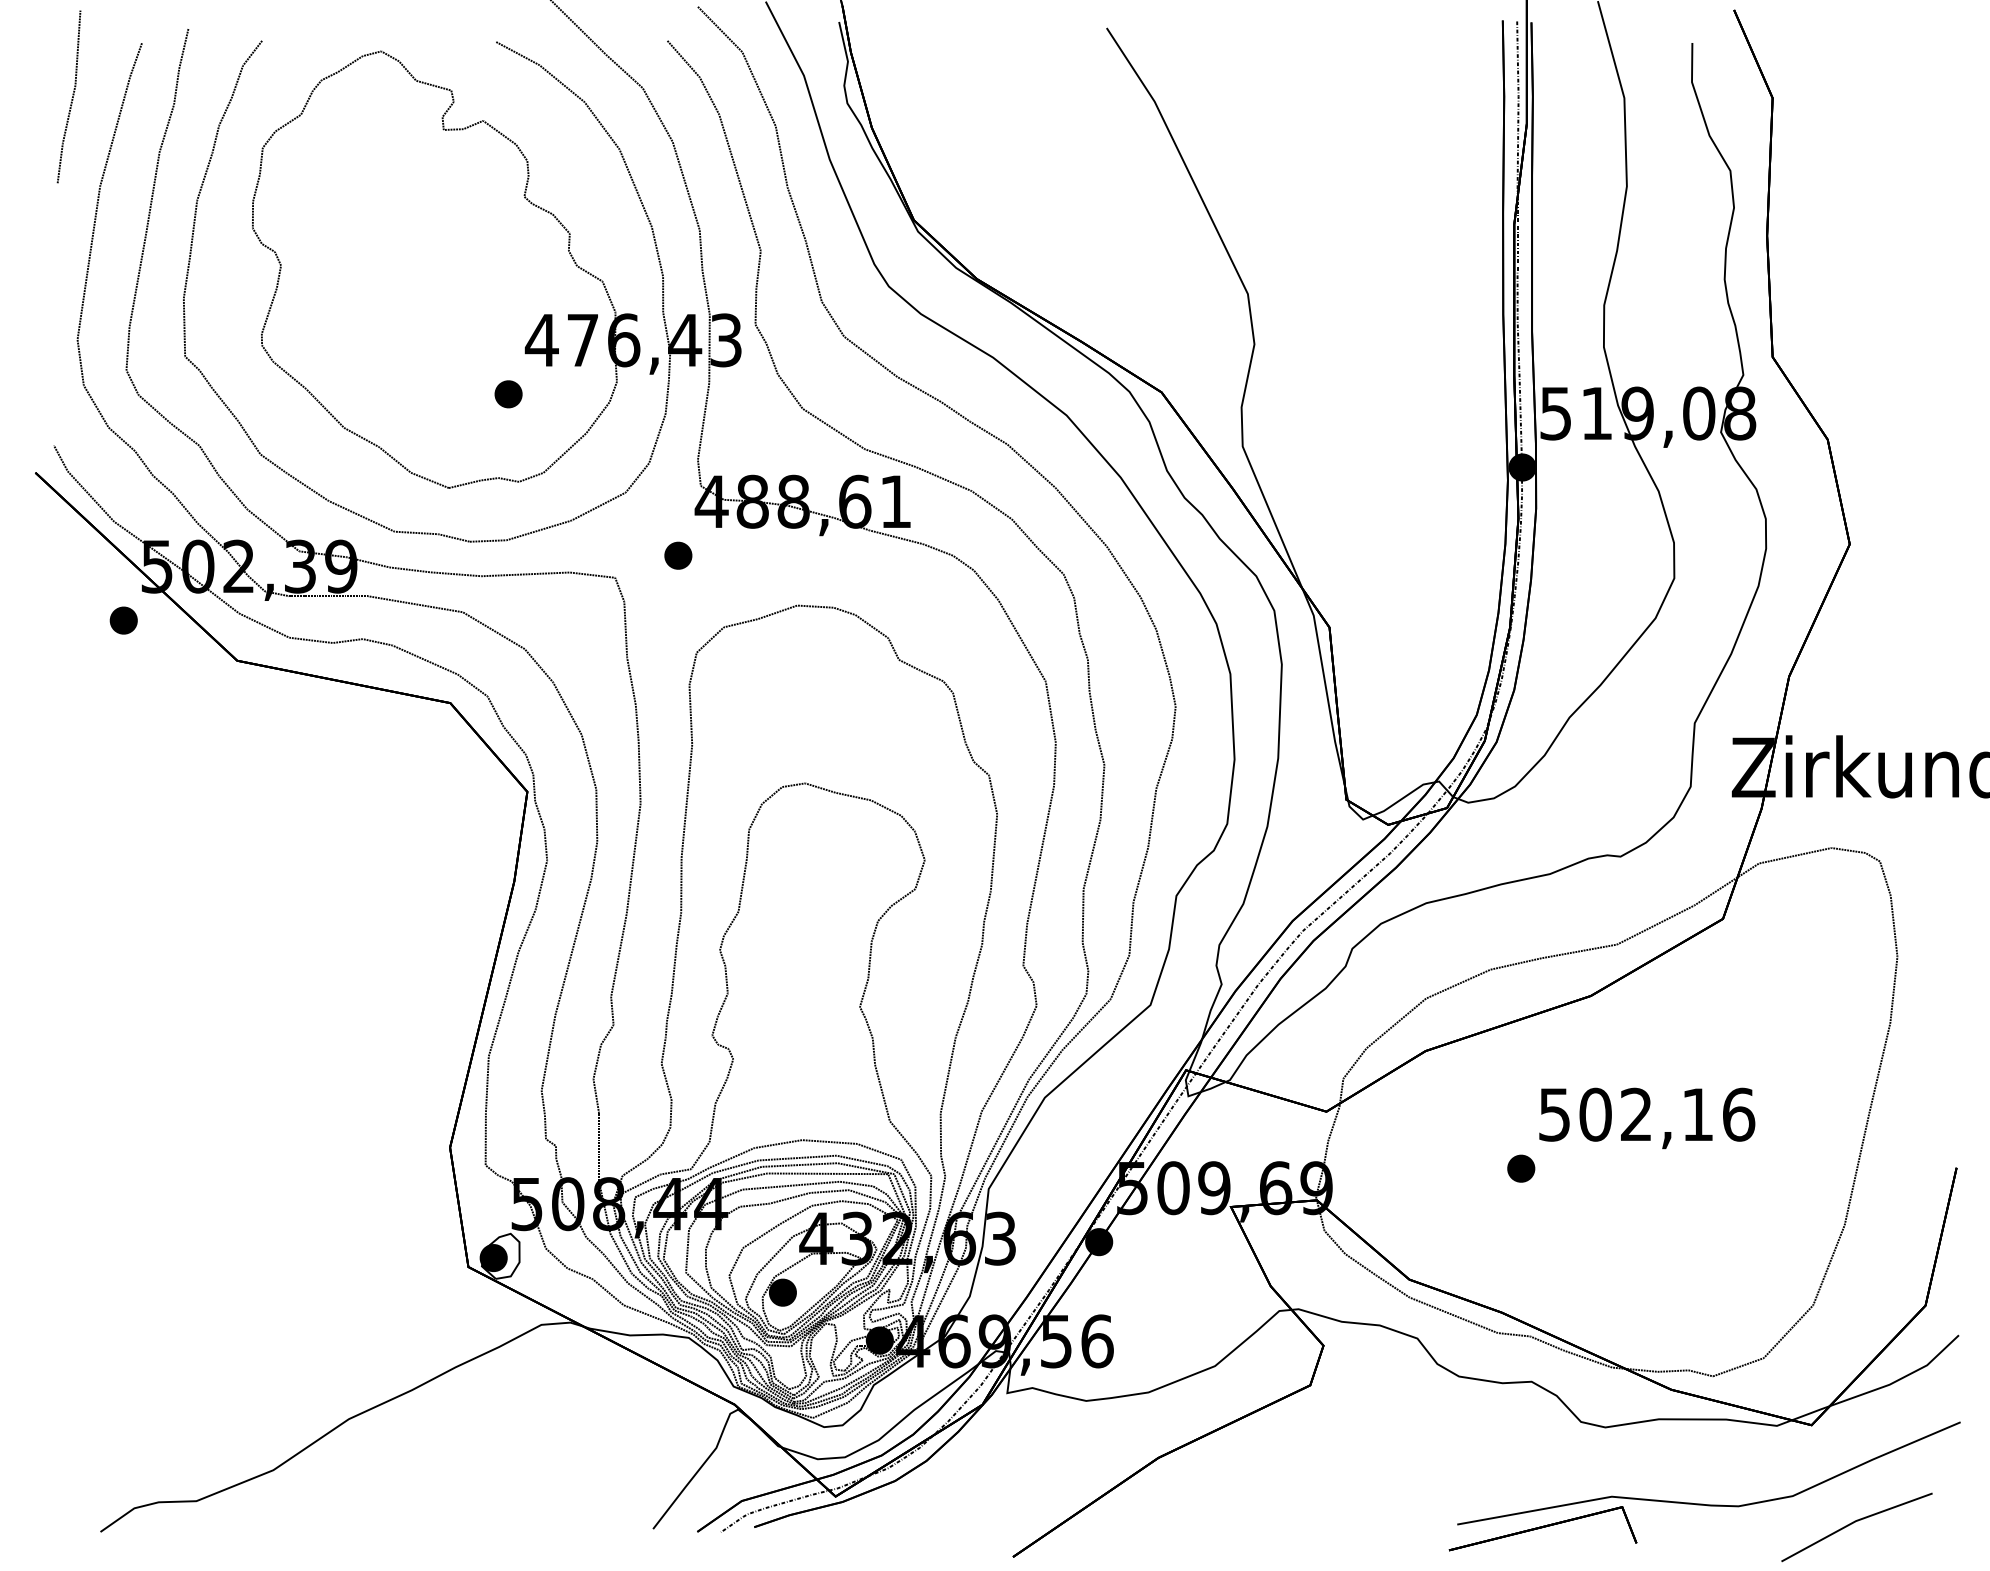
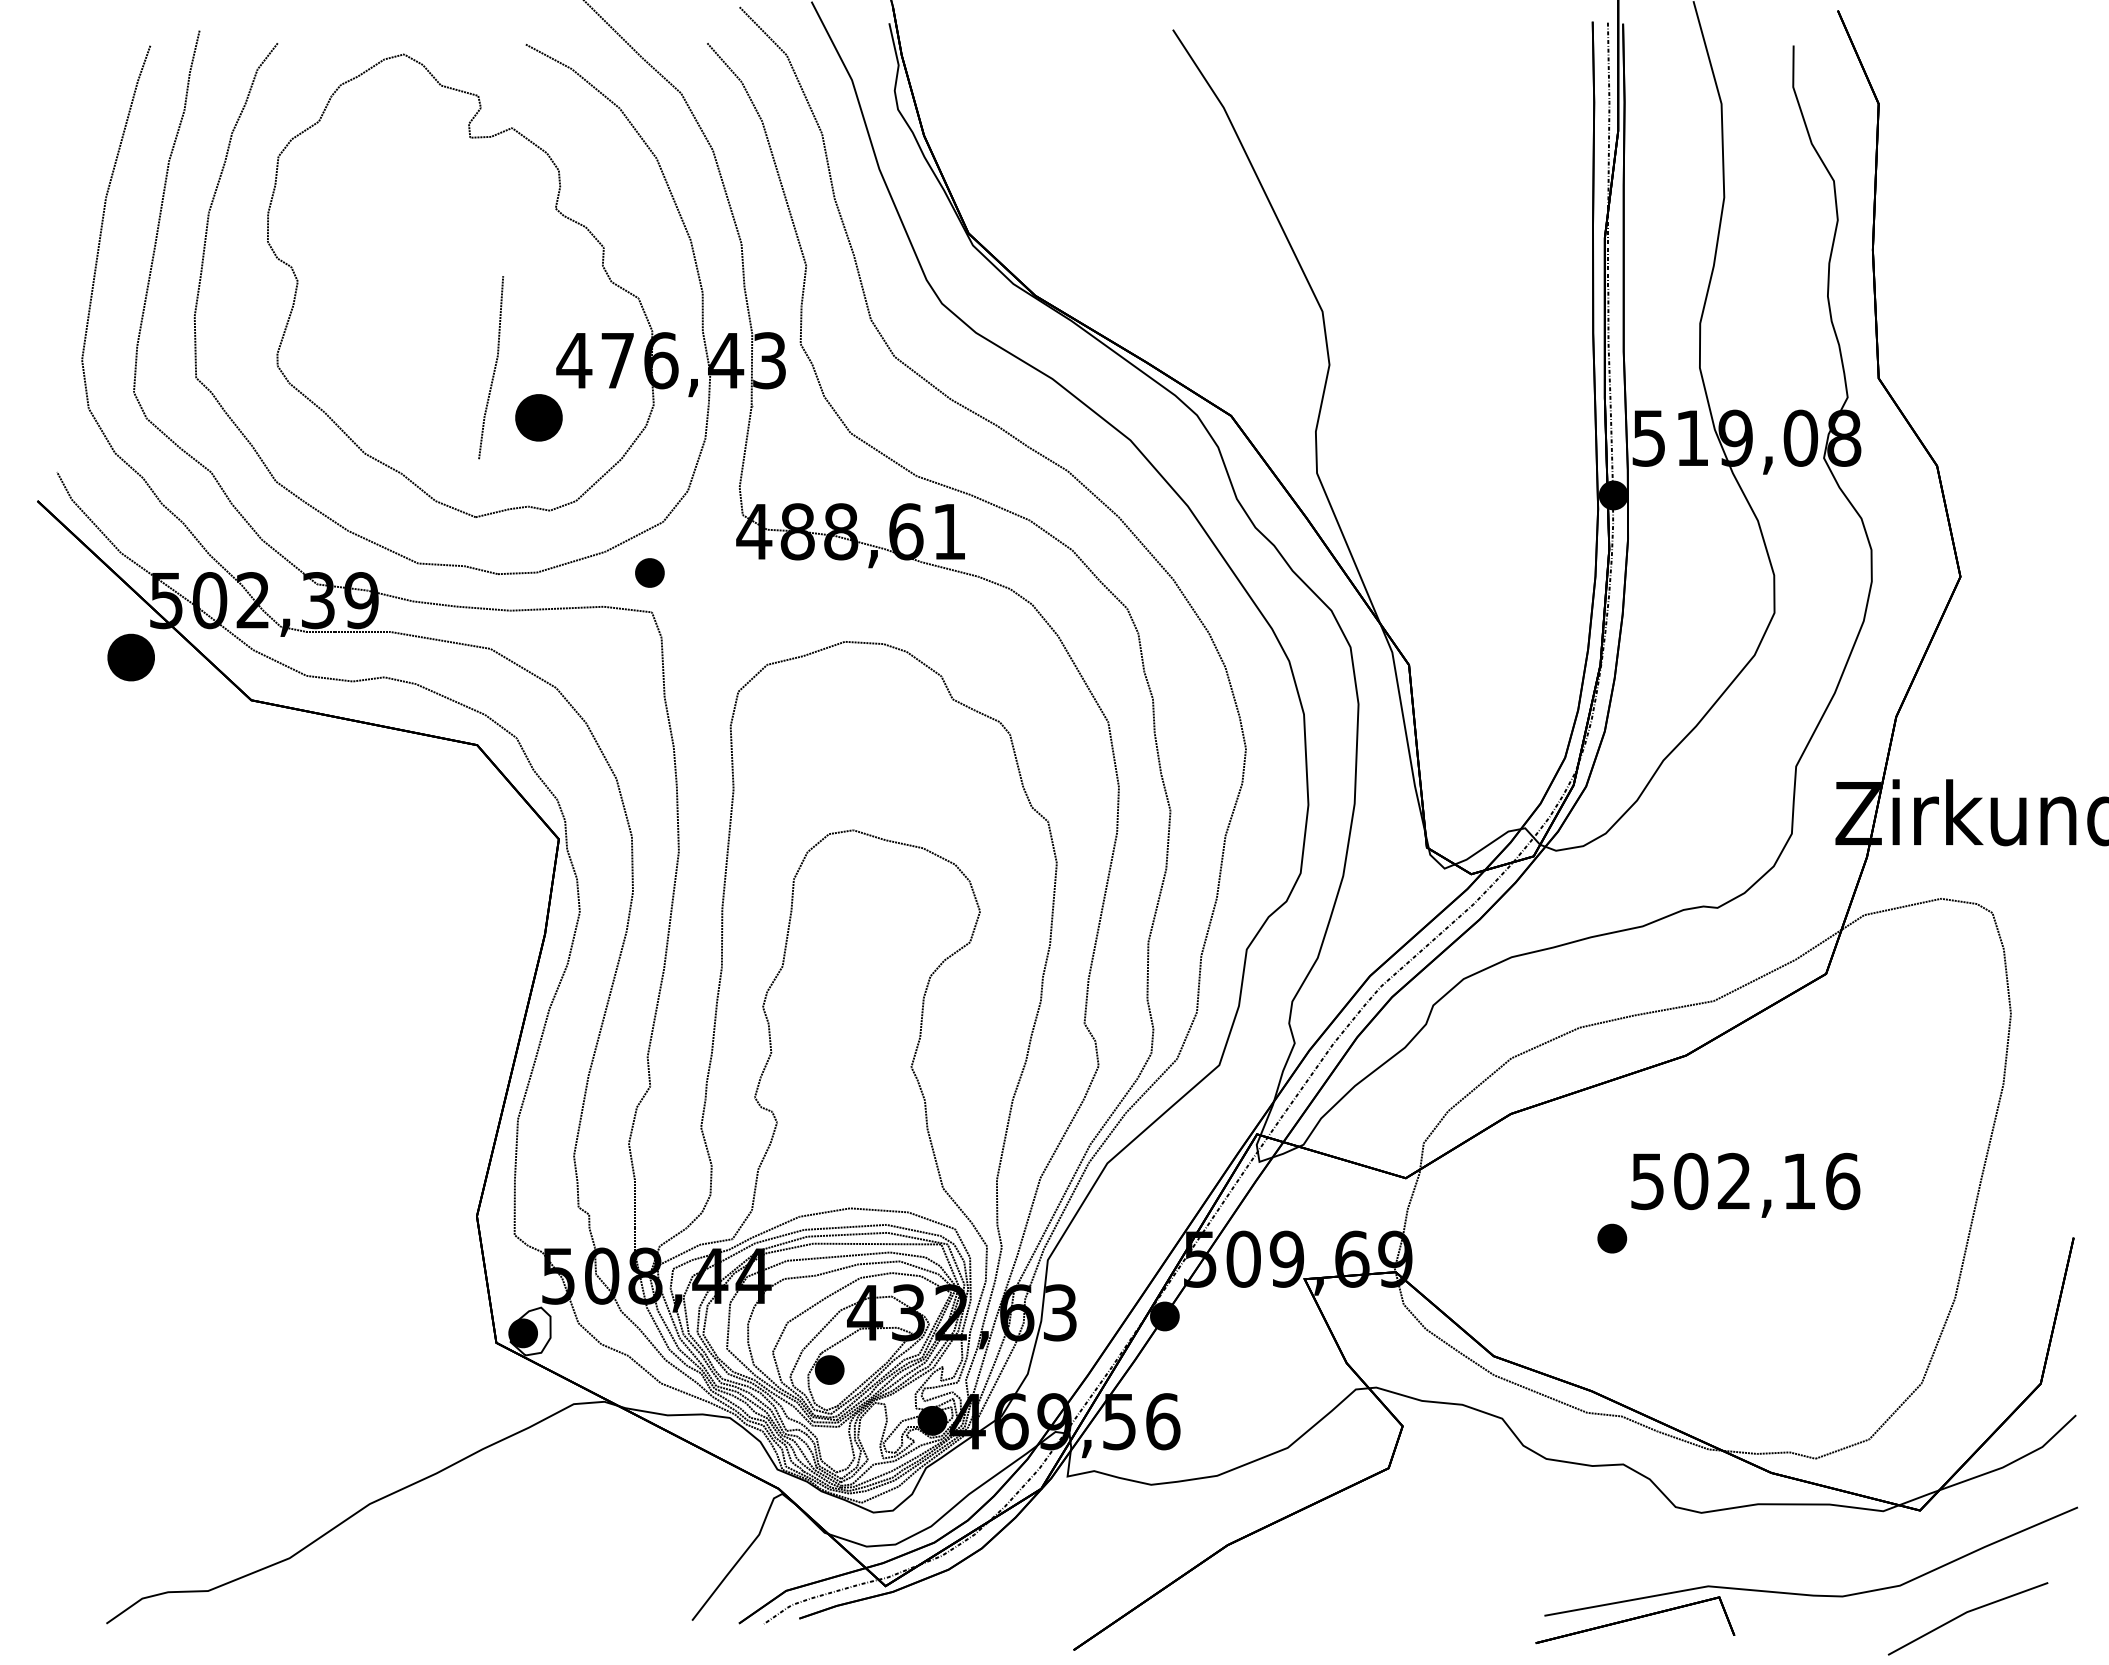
line: (72, 96) -> (494, 367), moved
part: (508, 393) -> (538, 417), size x1.6
part: (677, 555) -> (649, 572), moved
part: (123, 620) -> (130, 657), size x1.6

